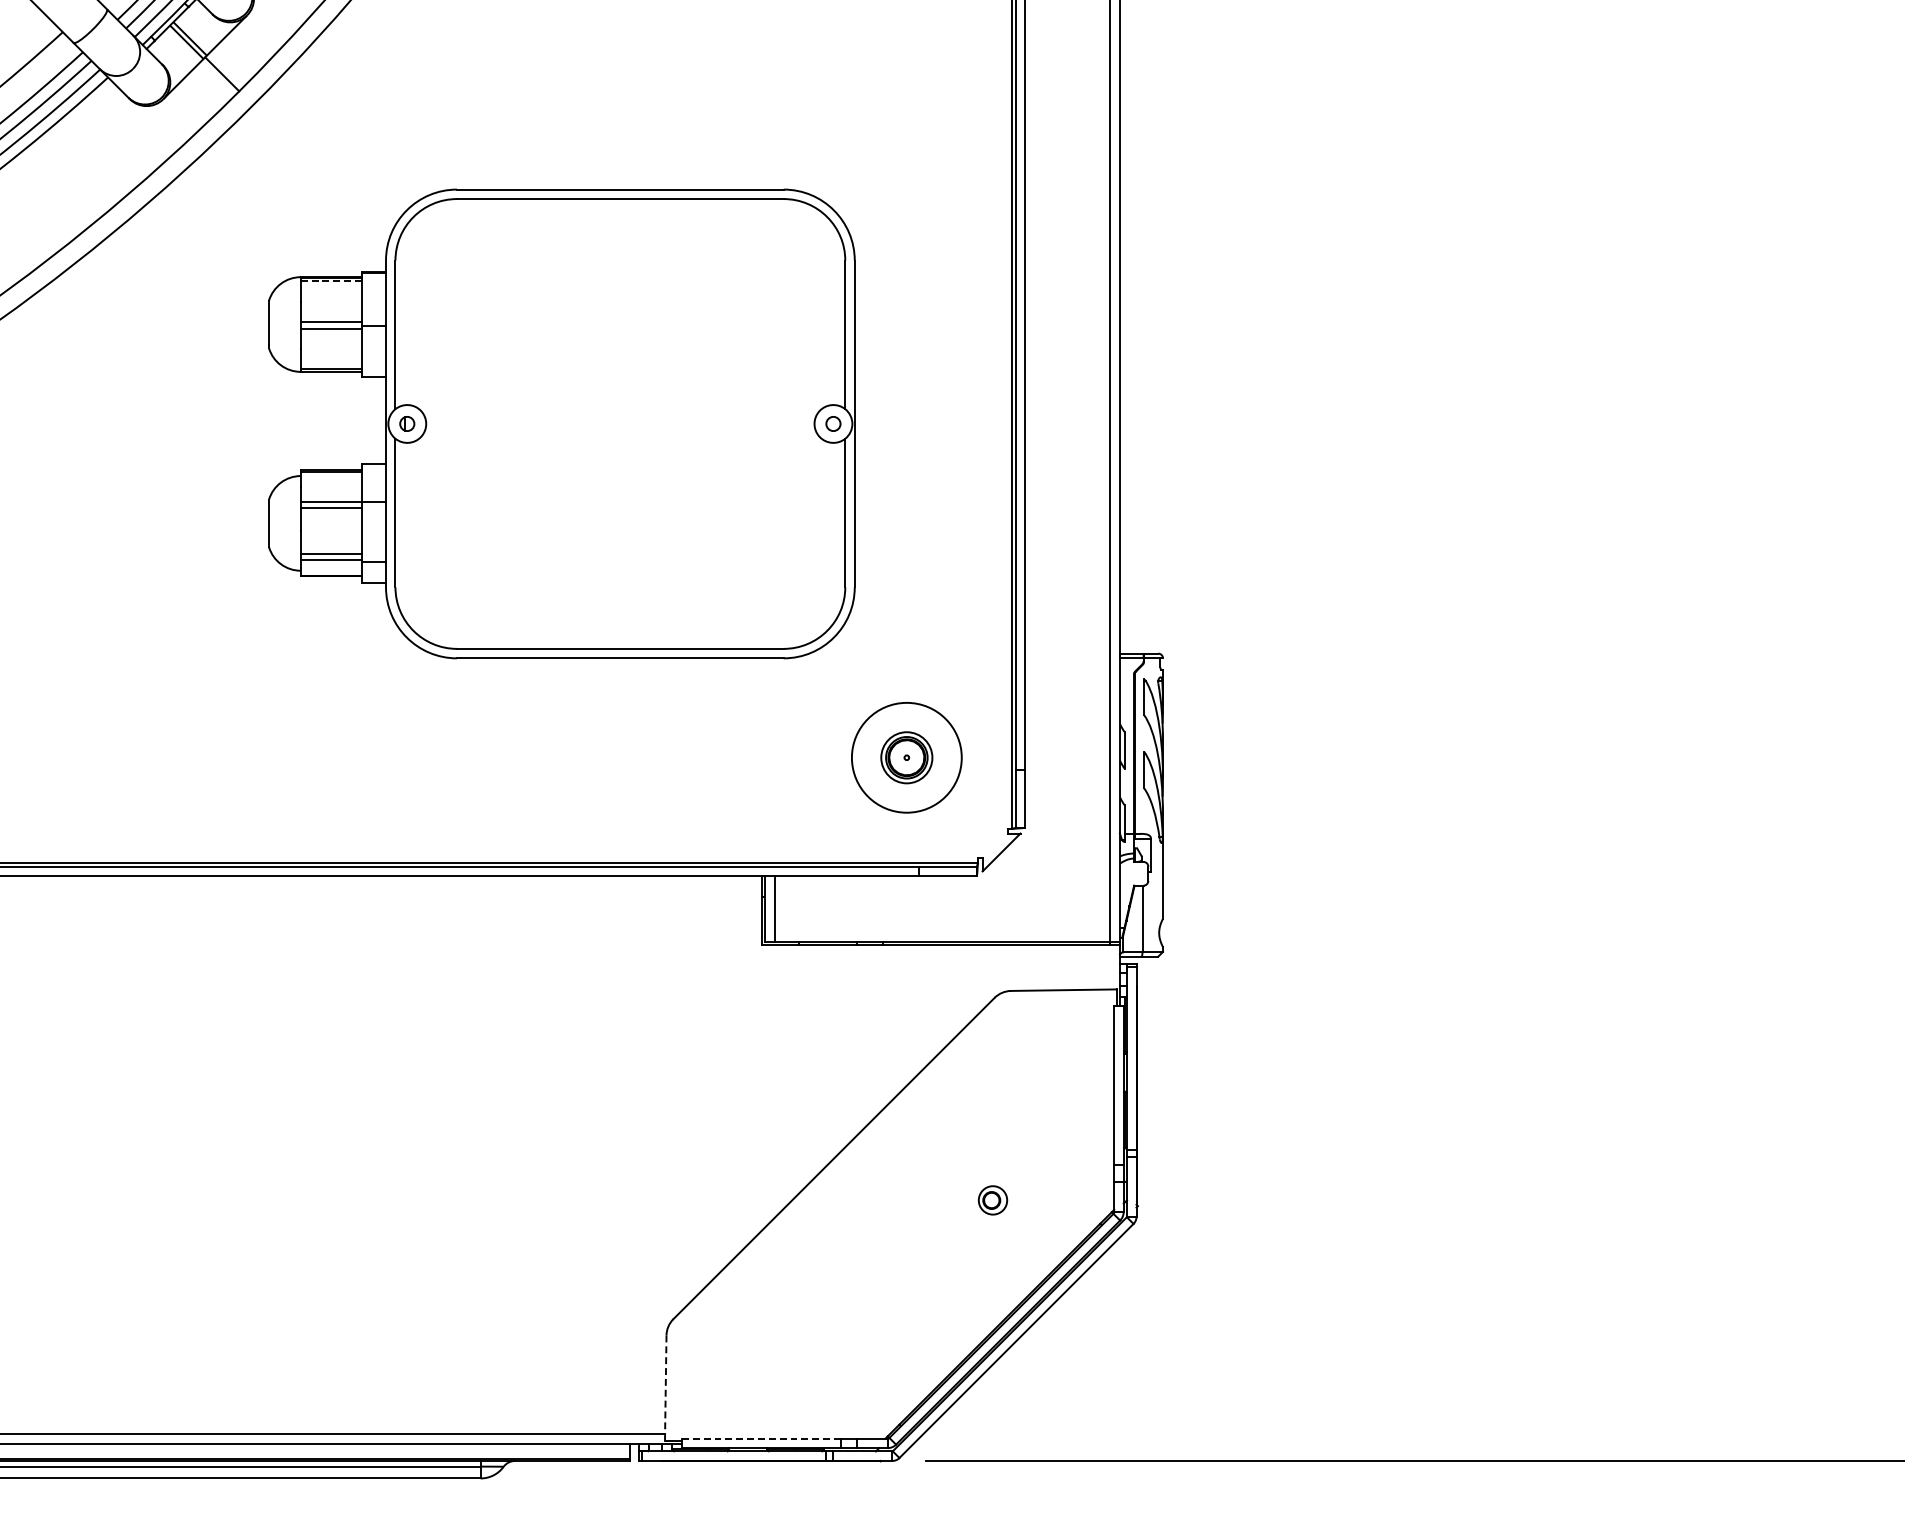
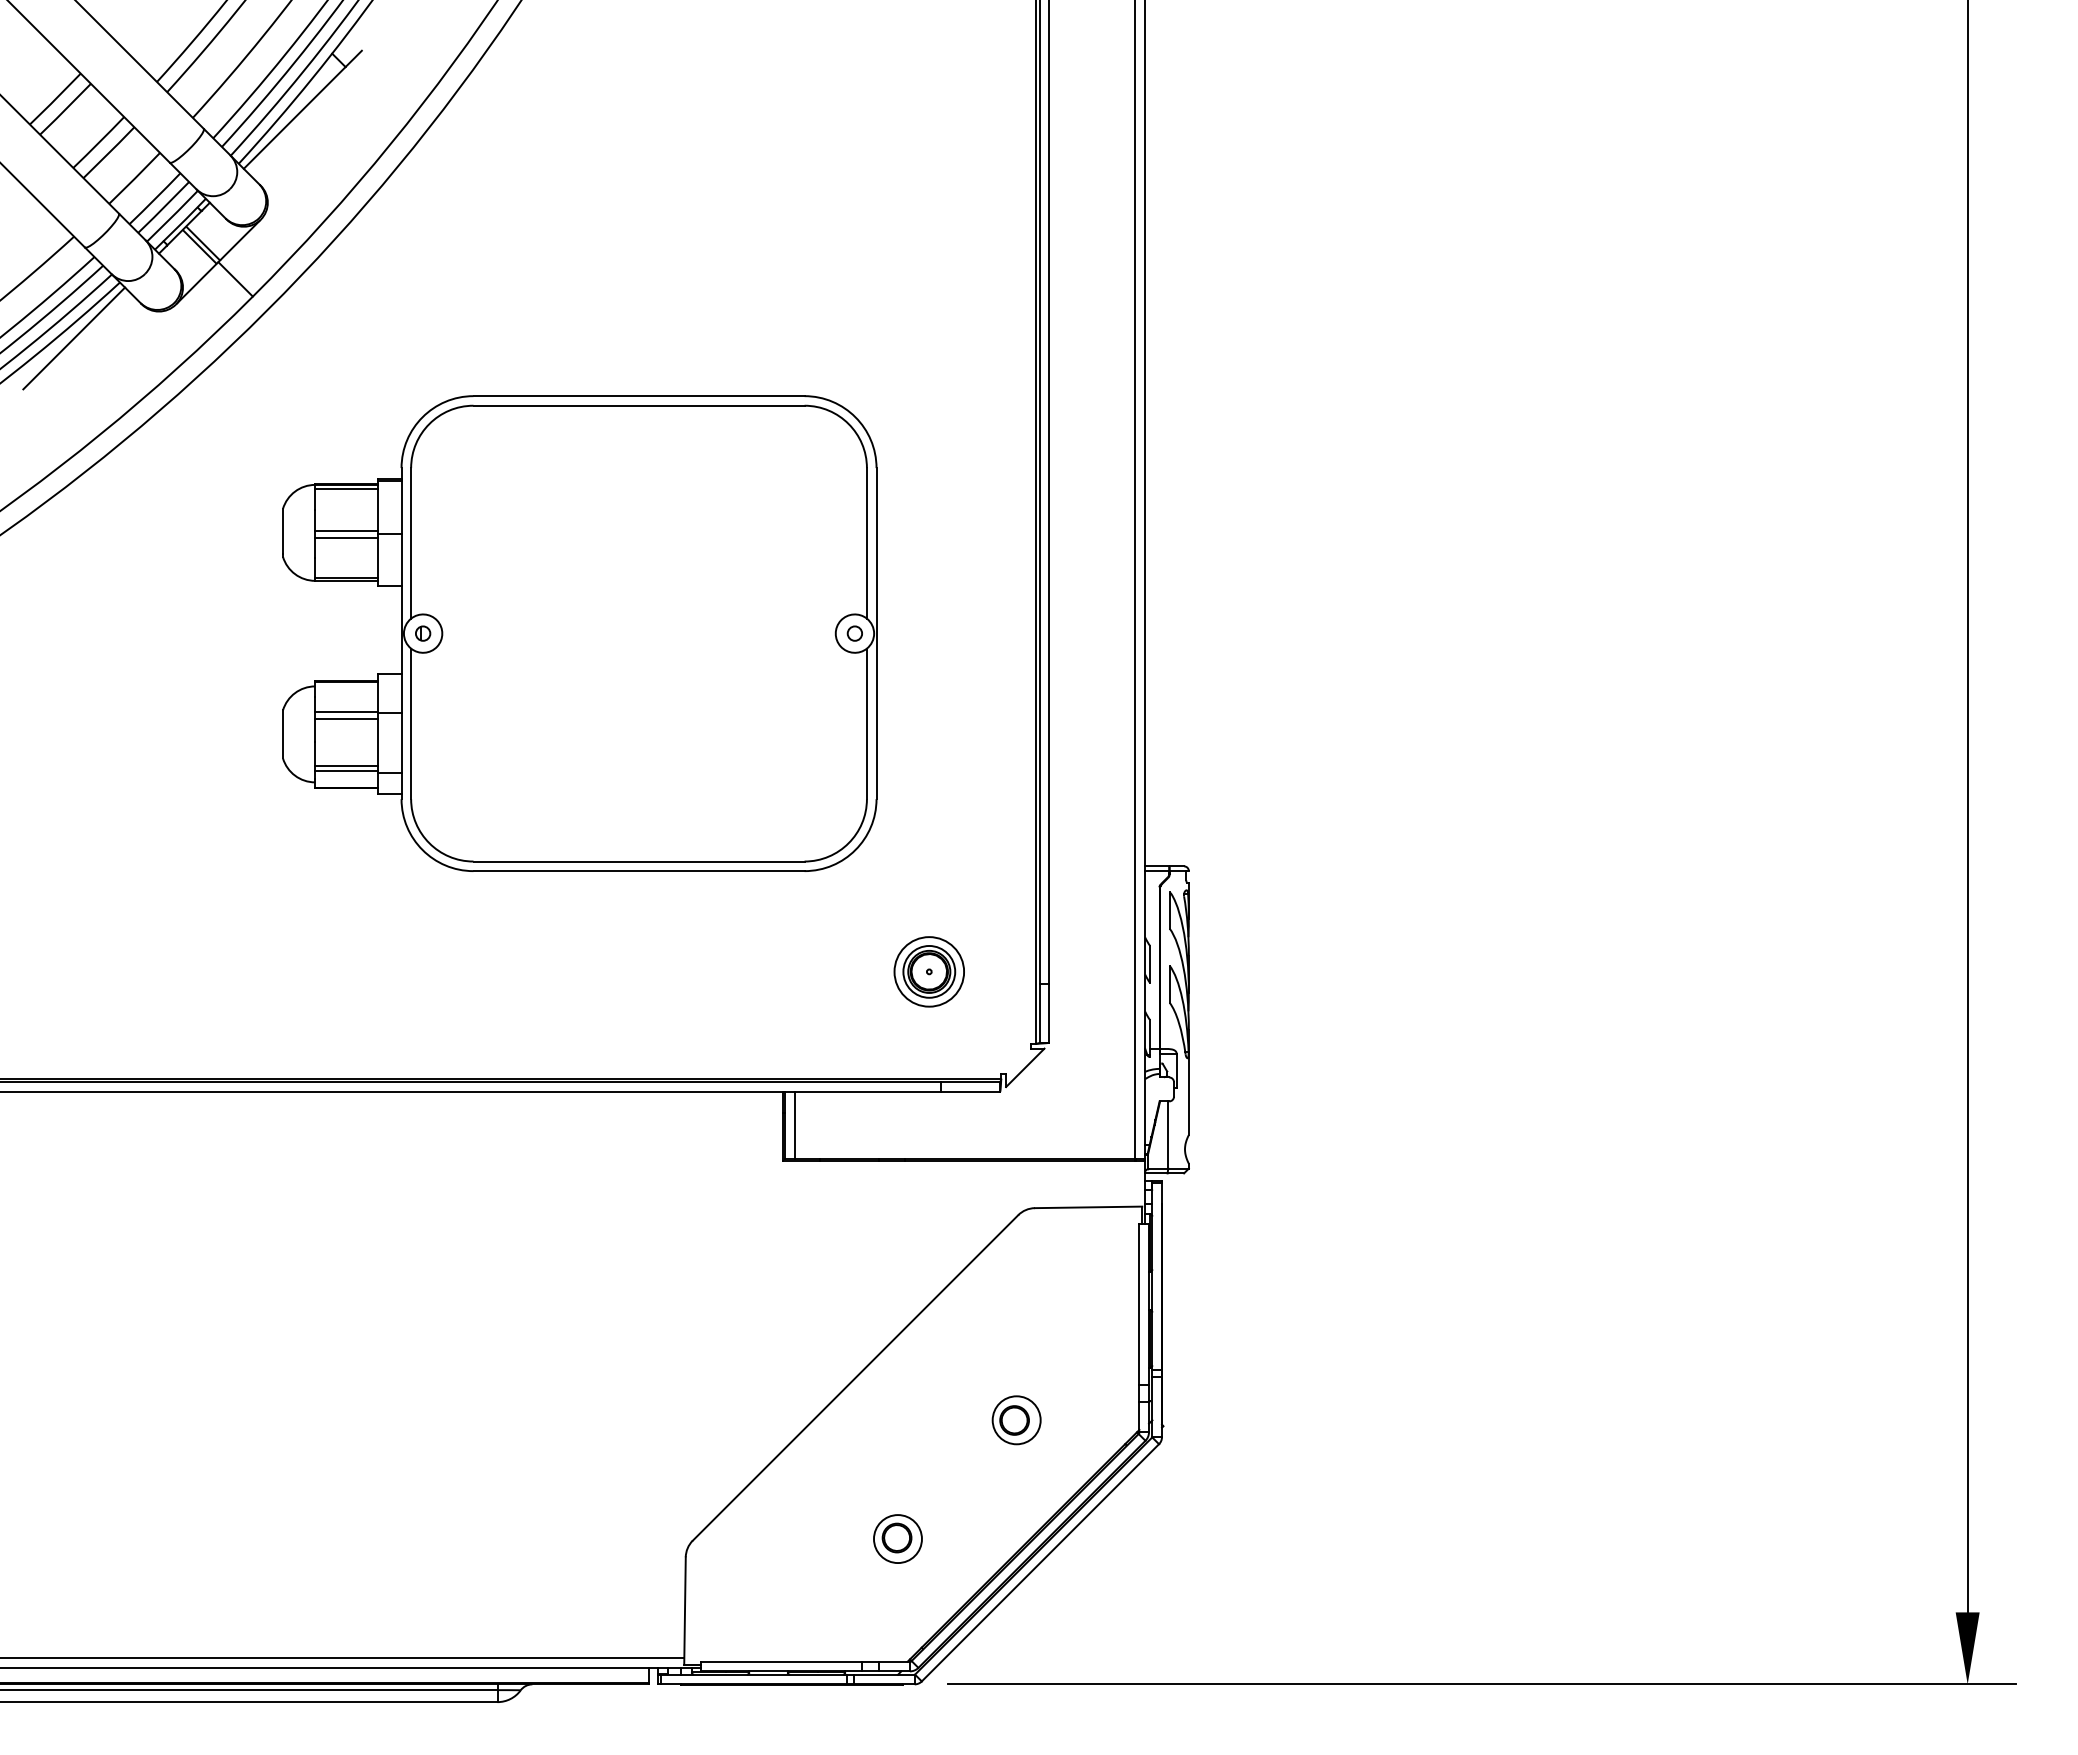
line: (63, 132) -> (74, 338), added
line: (331, 281) -> (346, 489), dashed -> solid
circle: (907, 757) -> (929, 971), size x0.62
part: (992, 1200) -> (1016, 1420), size x1.67
part: (875, 1316) -> (897, 1538), added
line: (666, 1388) -> (685, 1610), dashed -> solid
line: (761, 1438) -> (782, 1661), dashed -> solid

